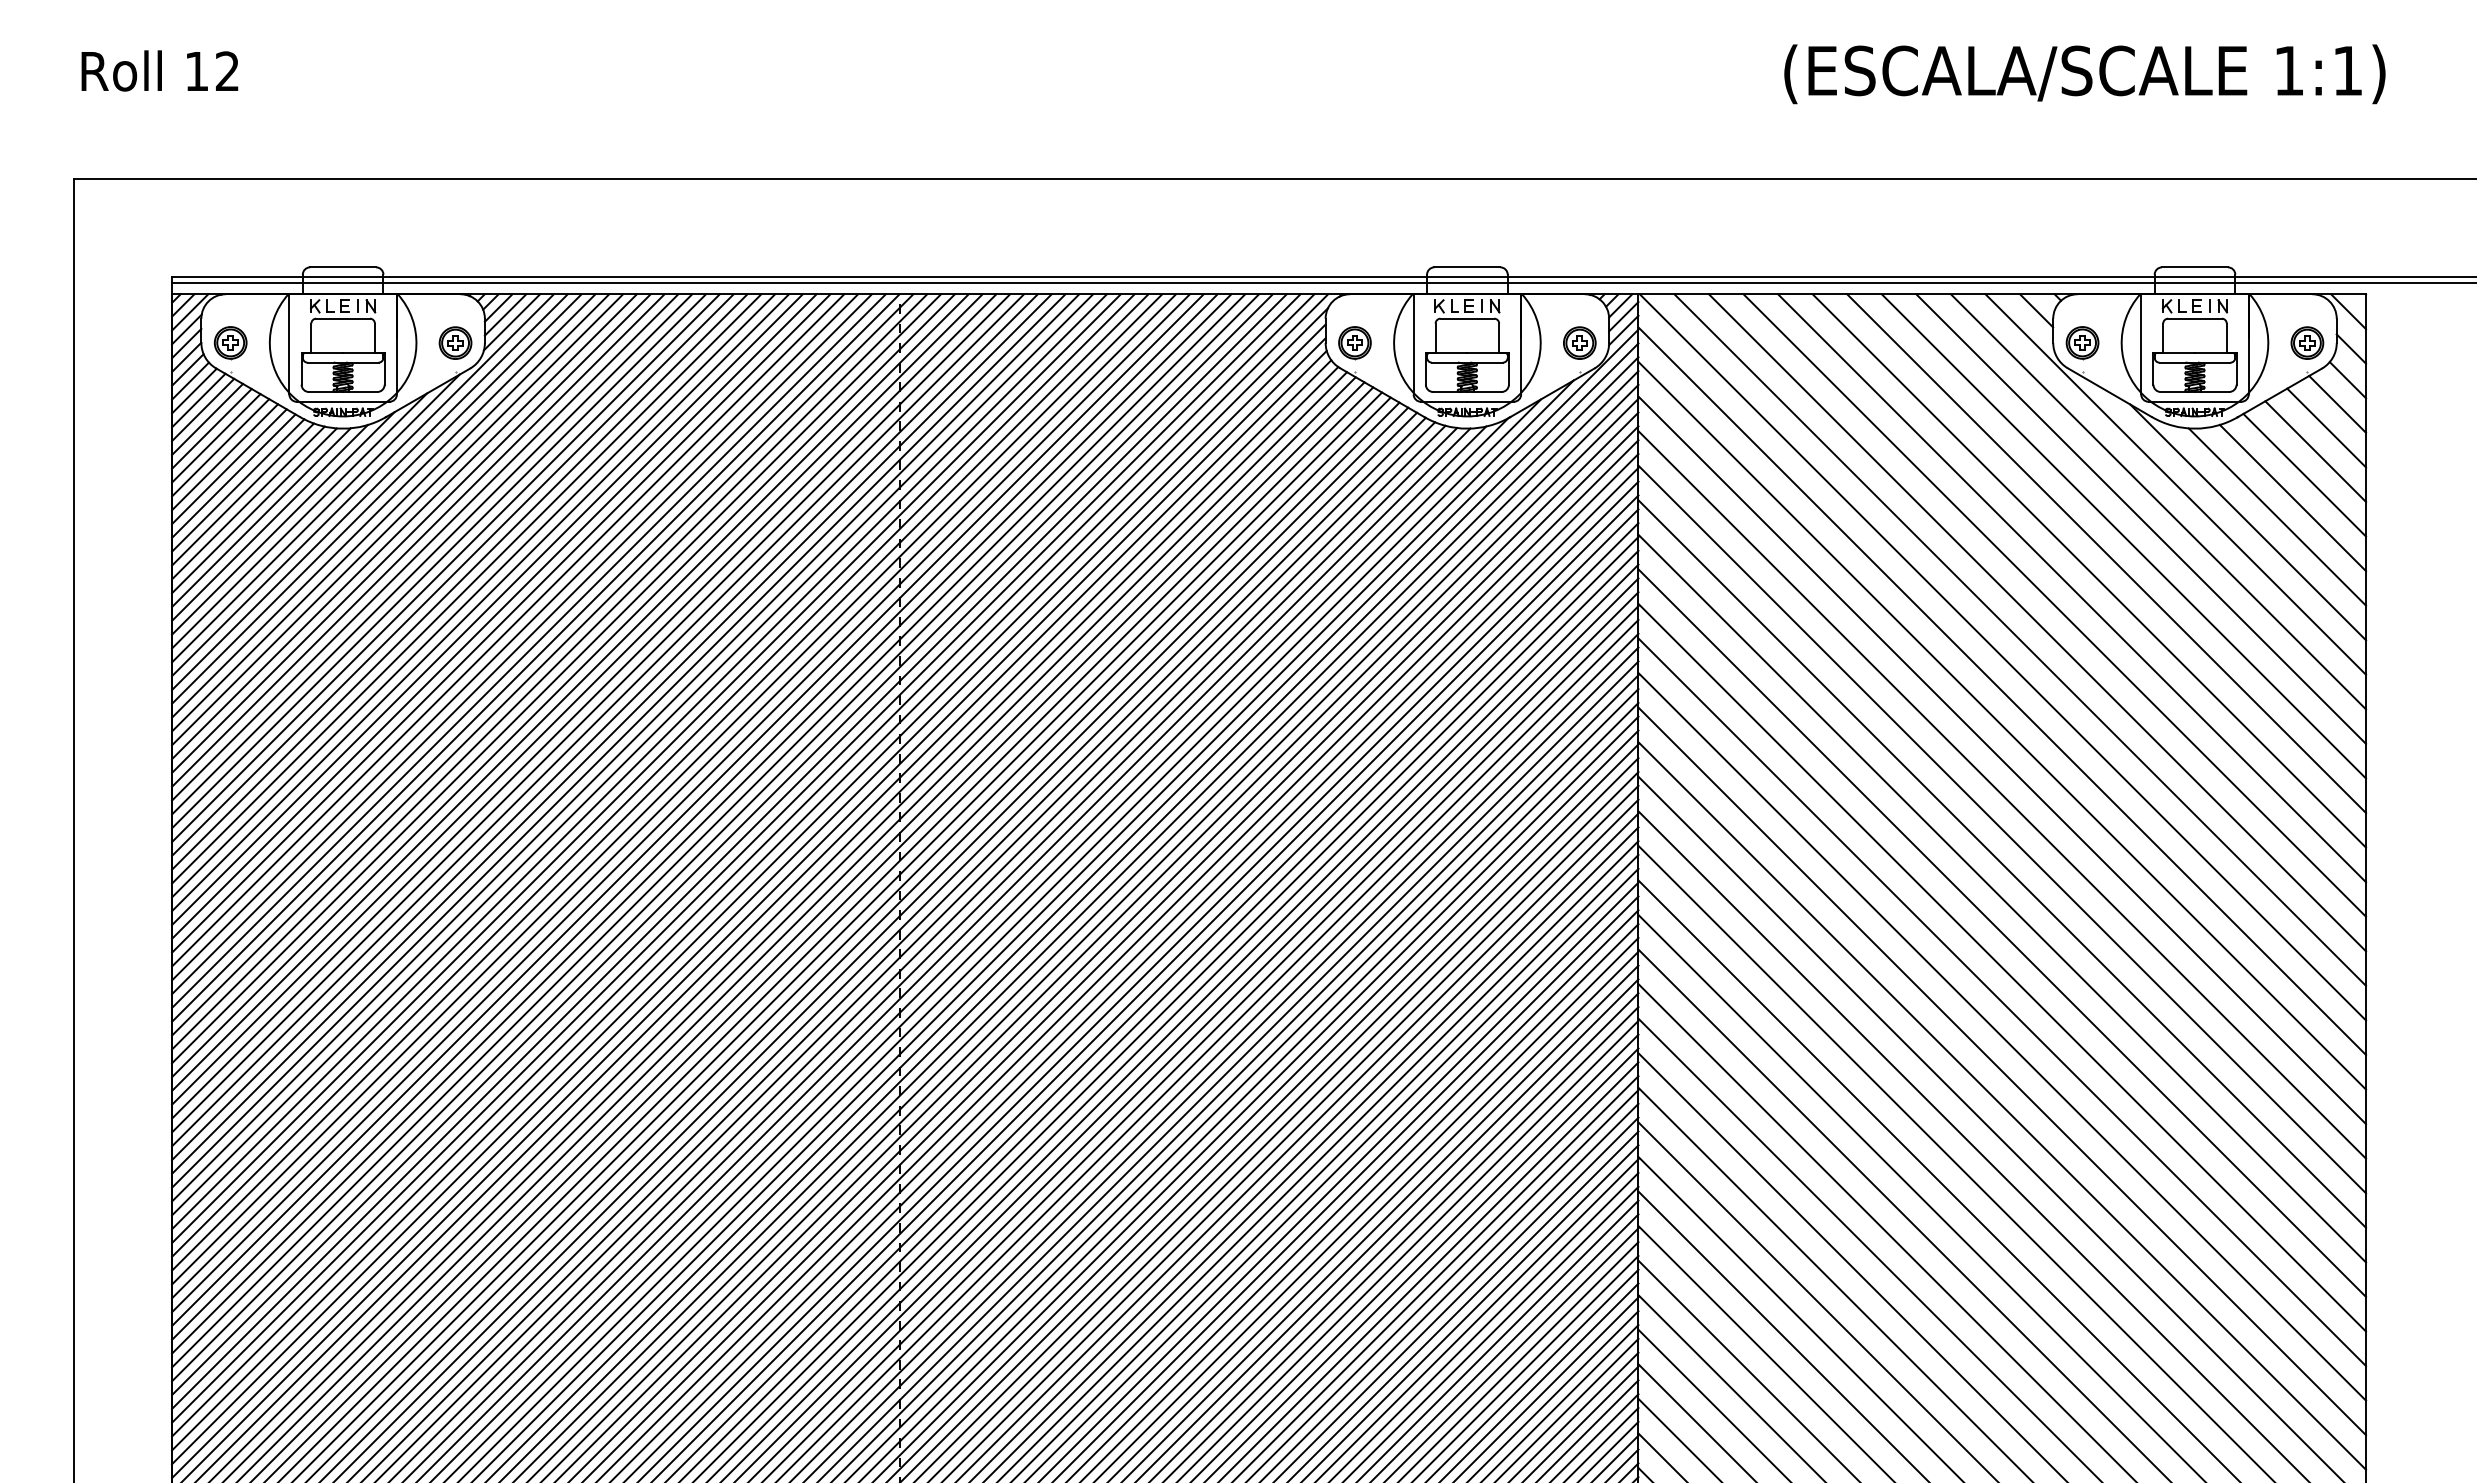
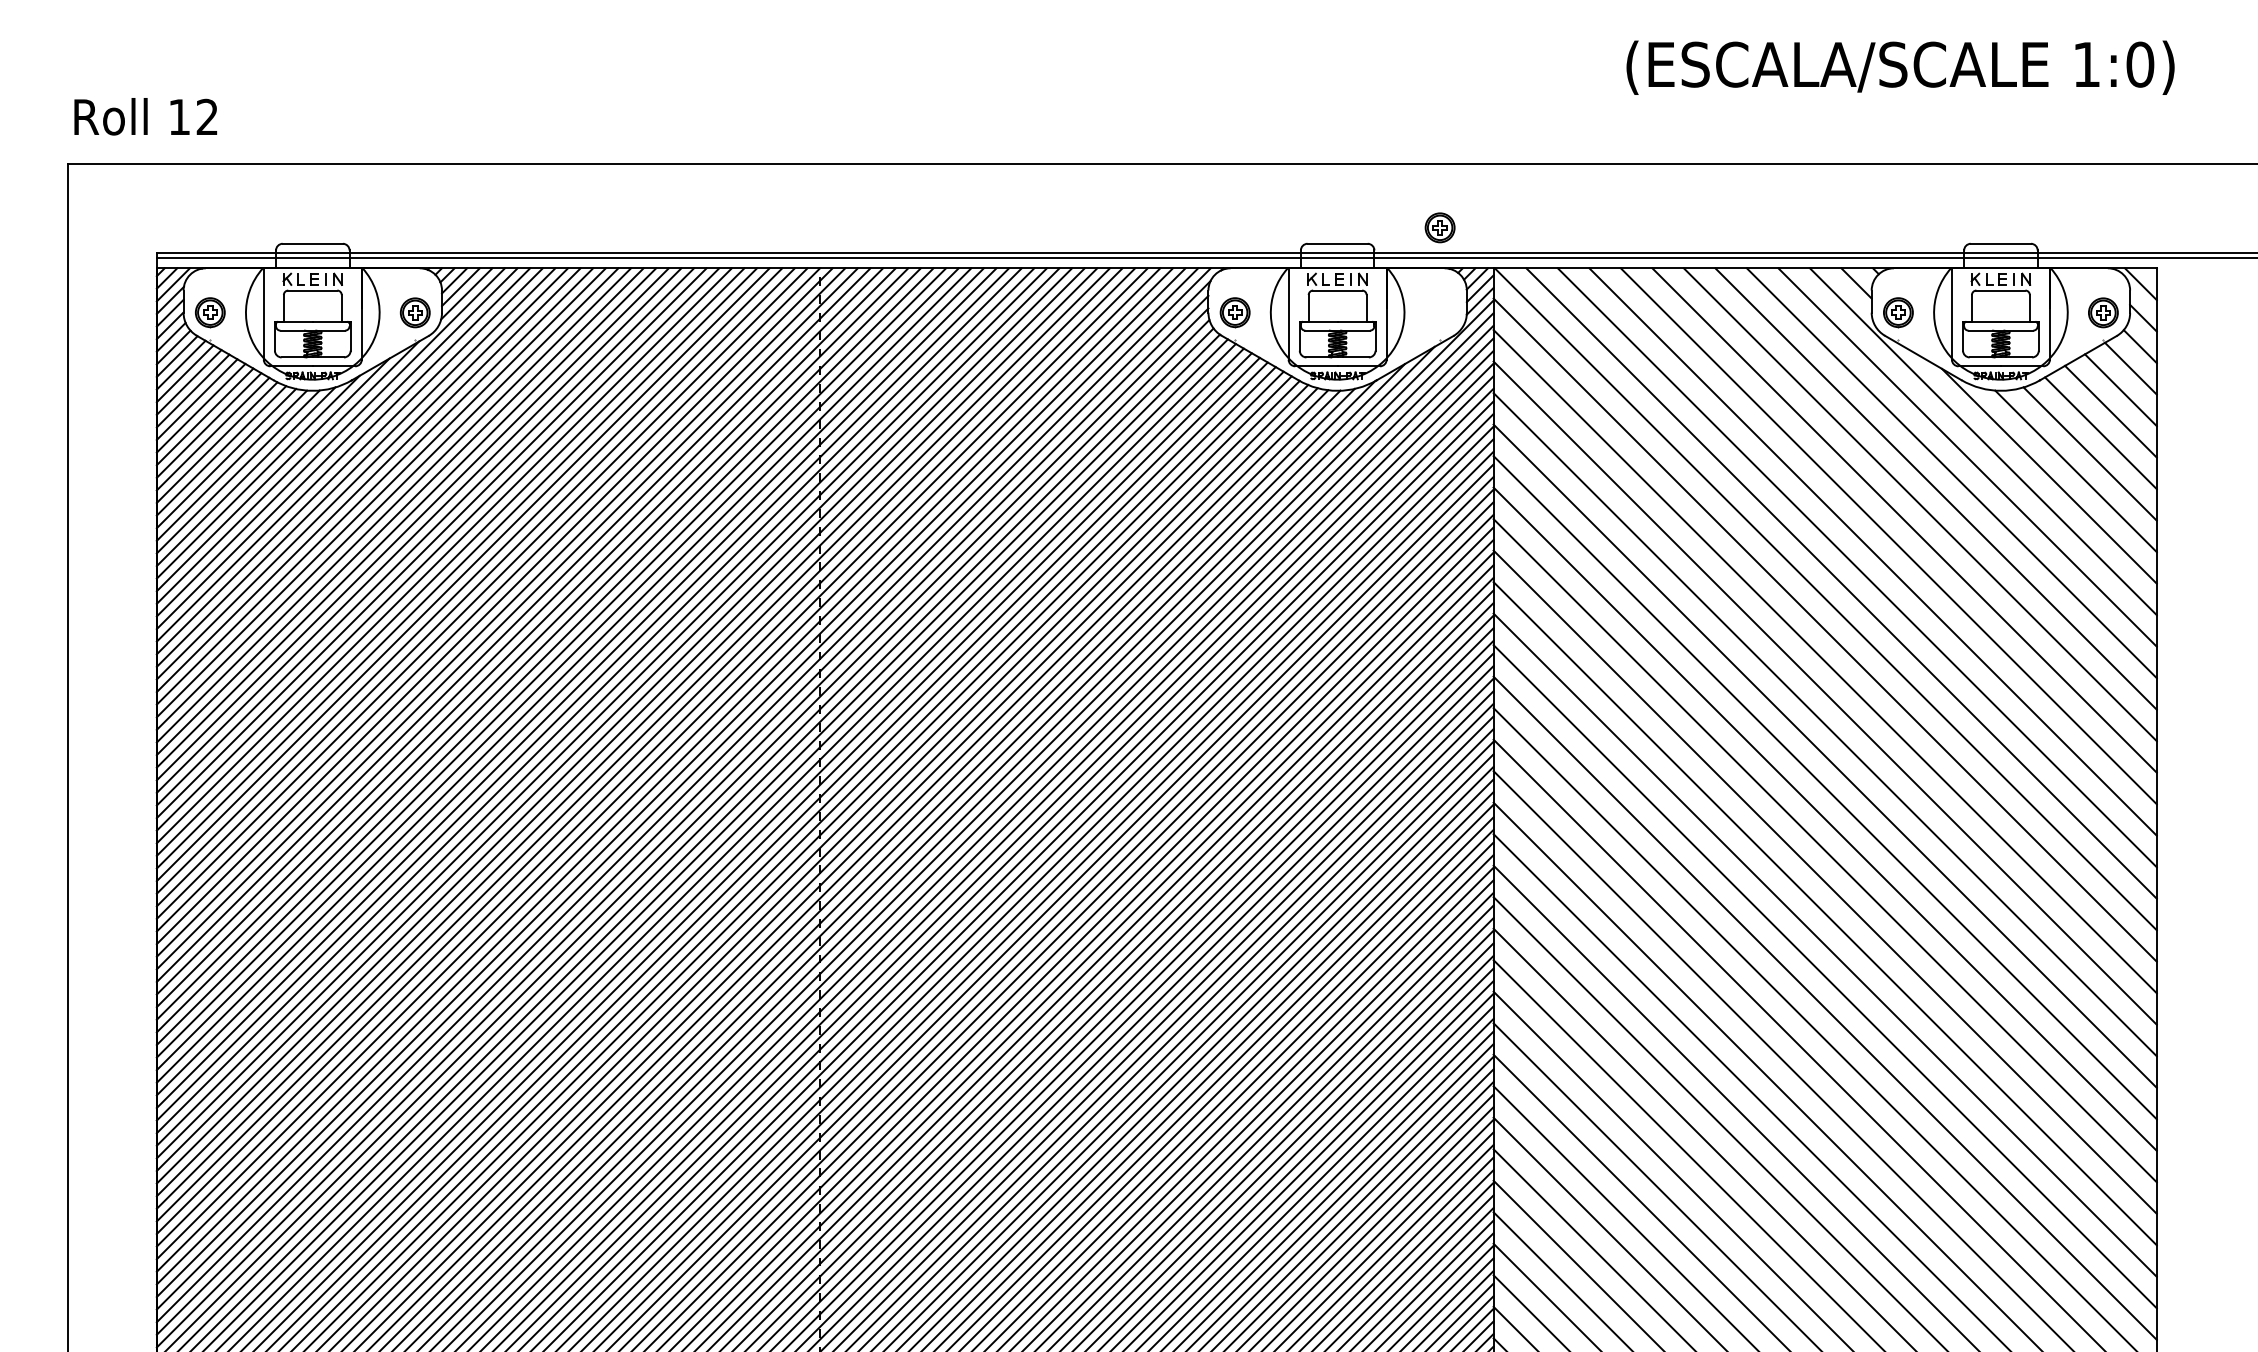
text: (159, 70) -> (145, 116), moved
text: (2348, 70) -> (2140, 64), 1:1) -> 1:0)
part: (1579, 342) -> (1439, 227), moved

